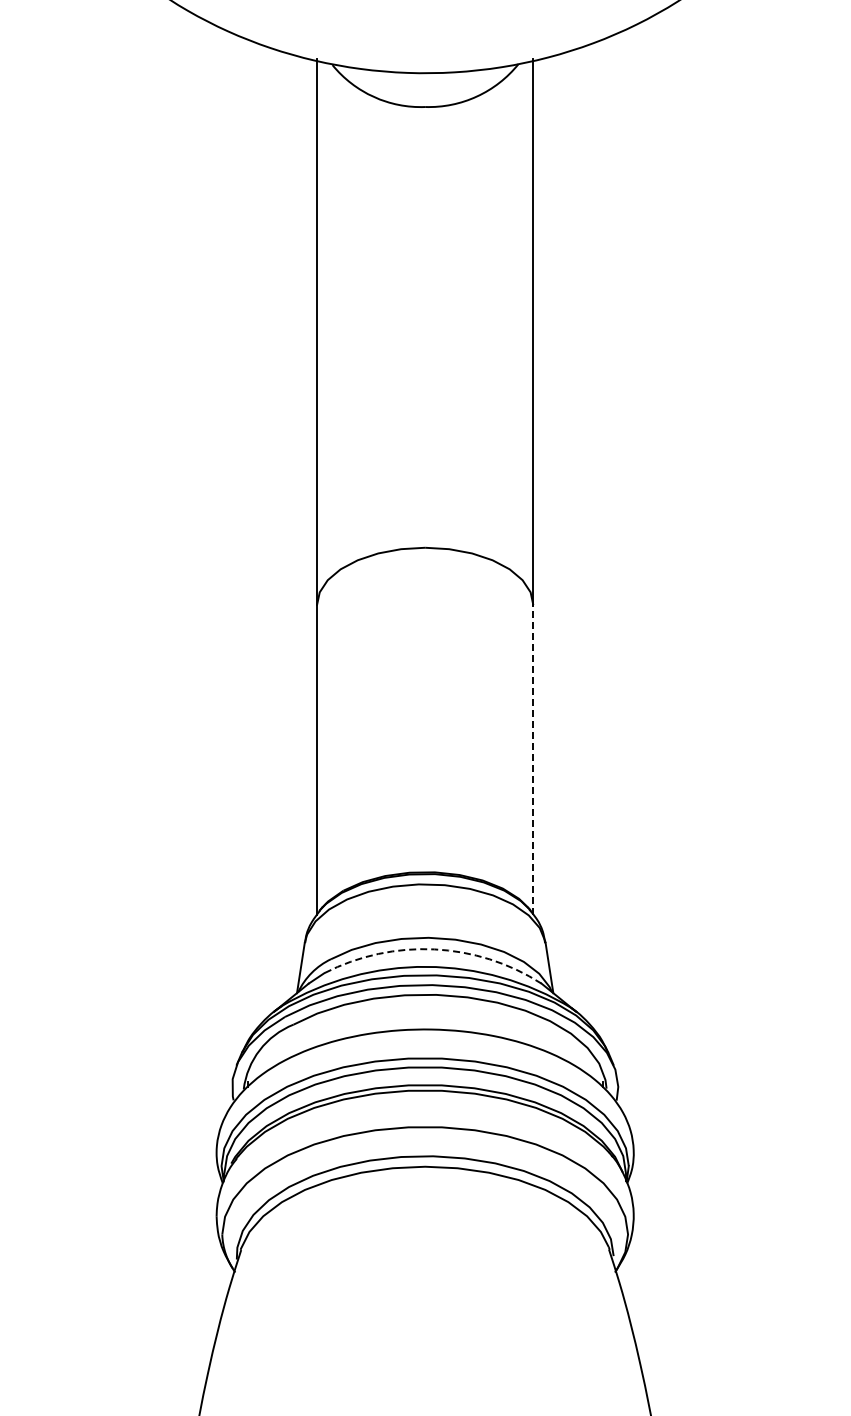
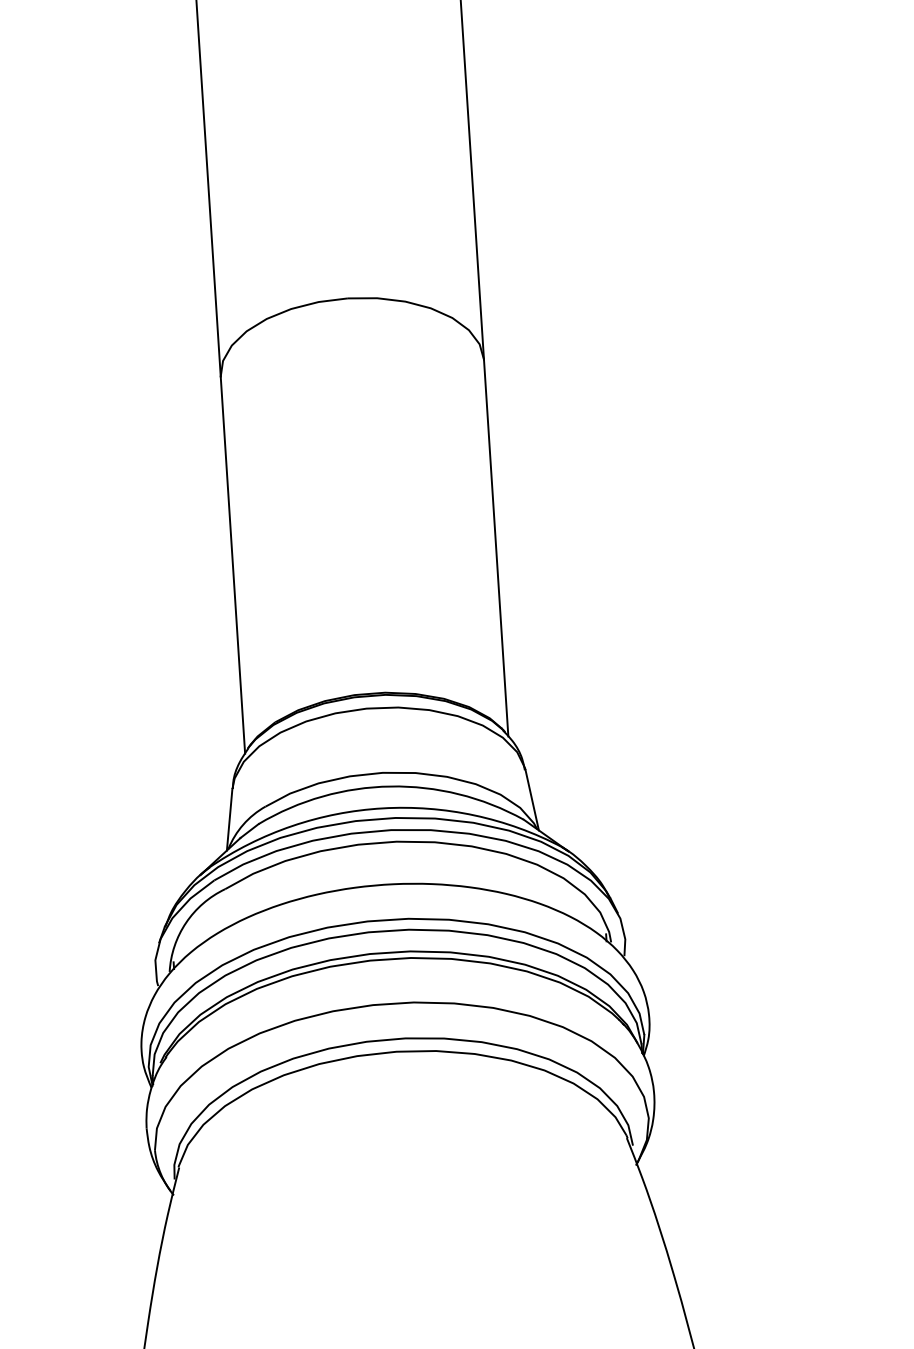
line: (533, 759) -> (496, 547), dashed -> solid
arc: (434, 949) -> (390, 786), dashed -> solid

